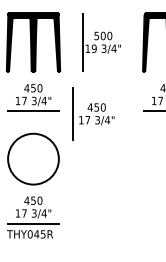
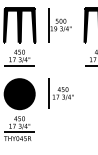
part: (92, 114) -> (60, 93), moved
fill: (33, 159) -> (19, 94), added

